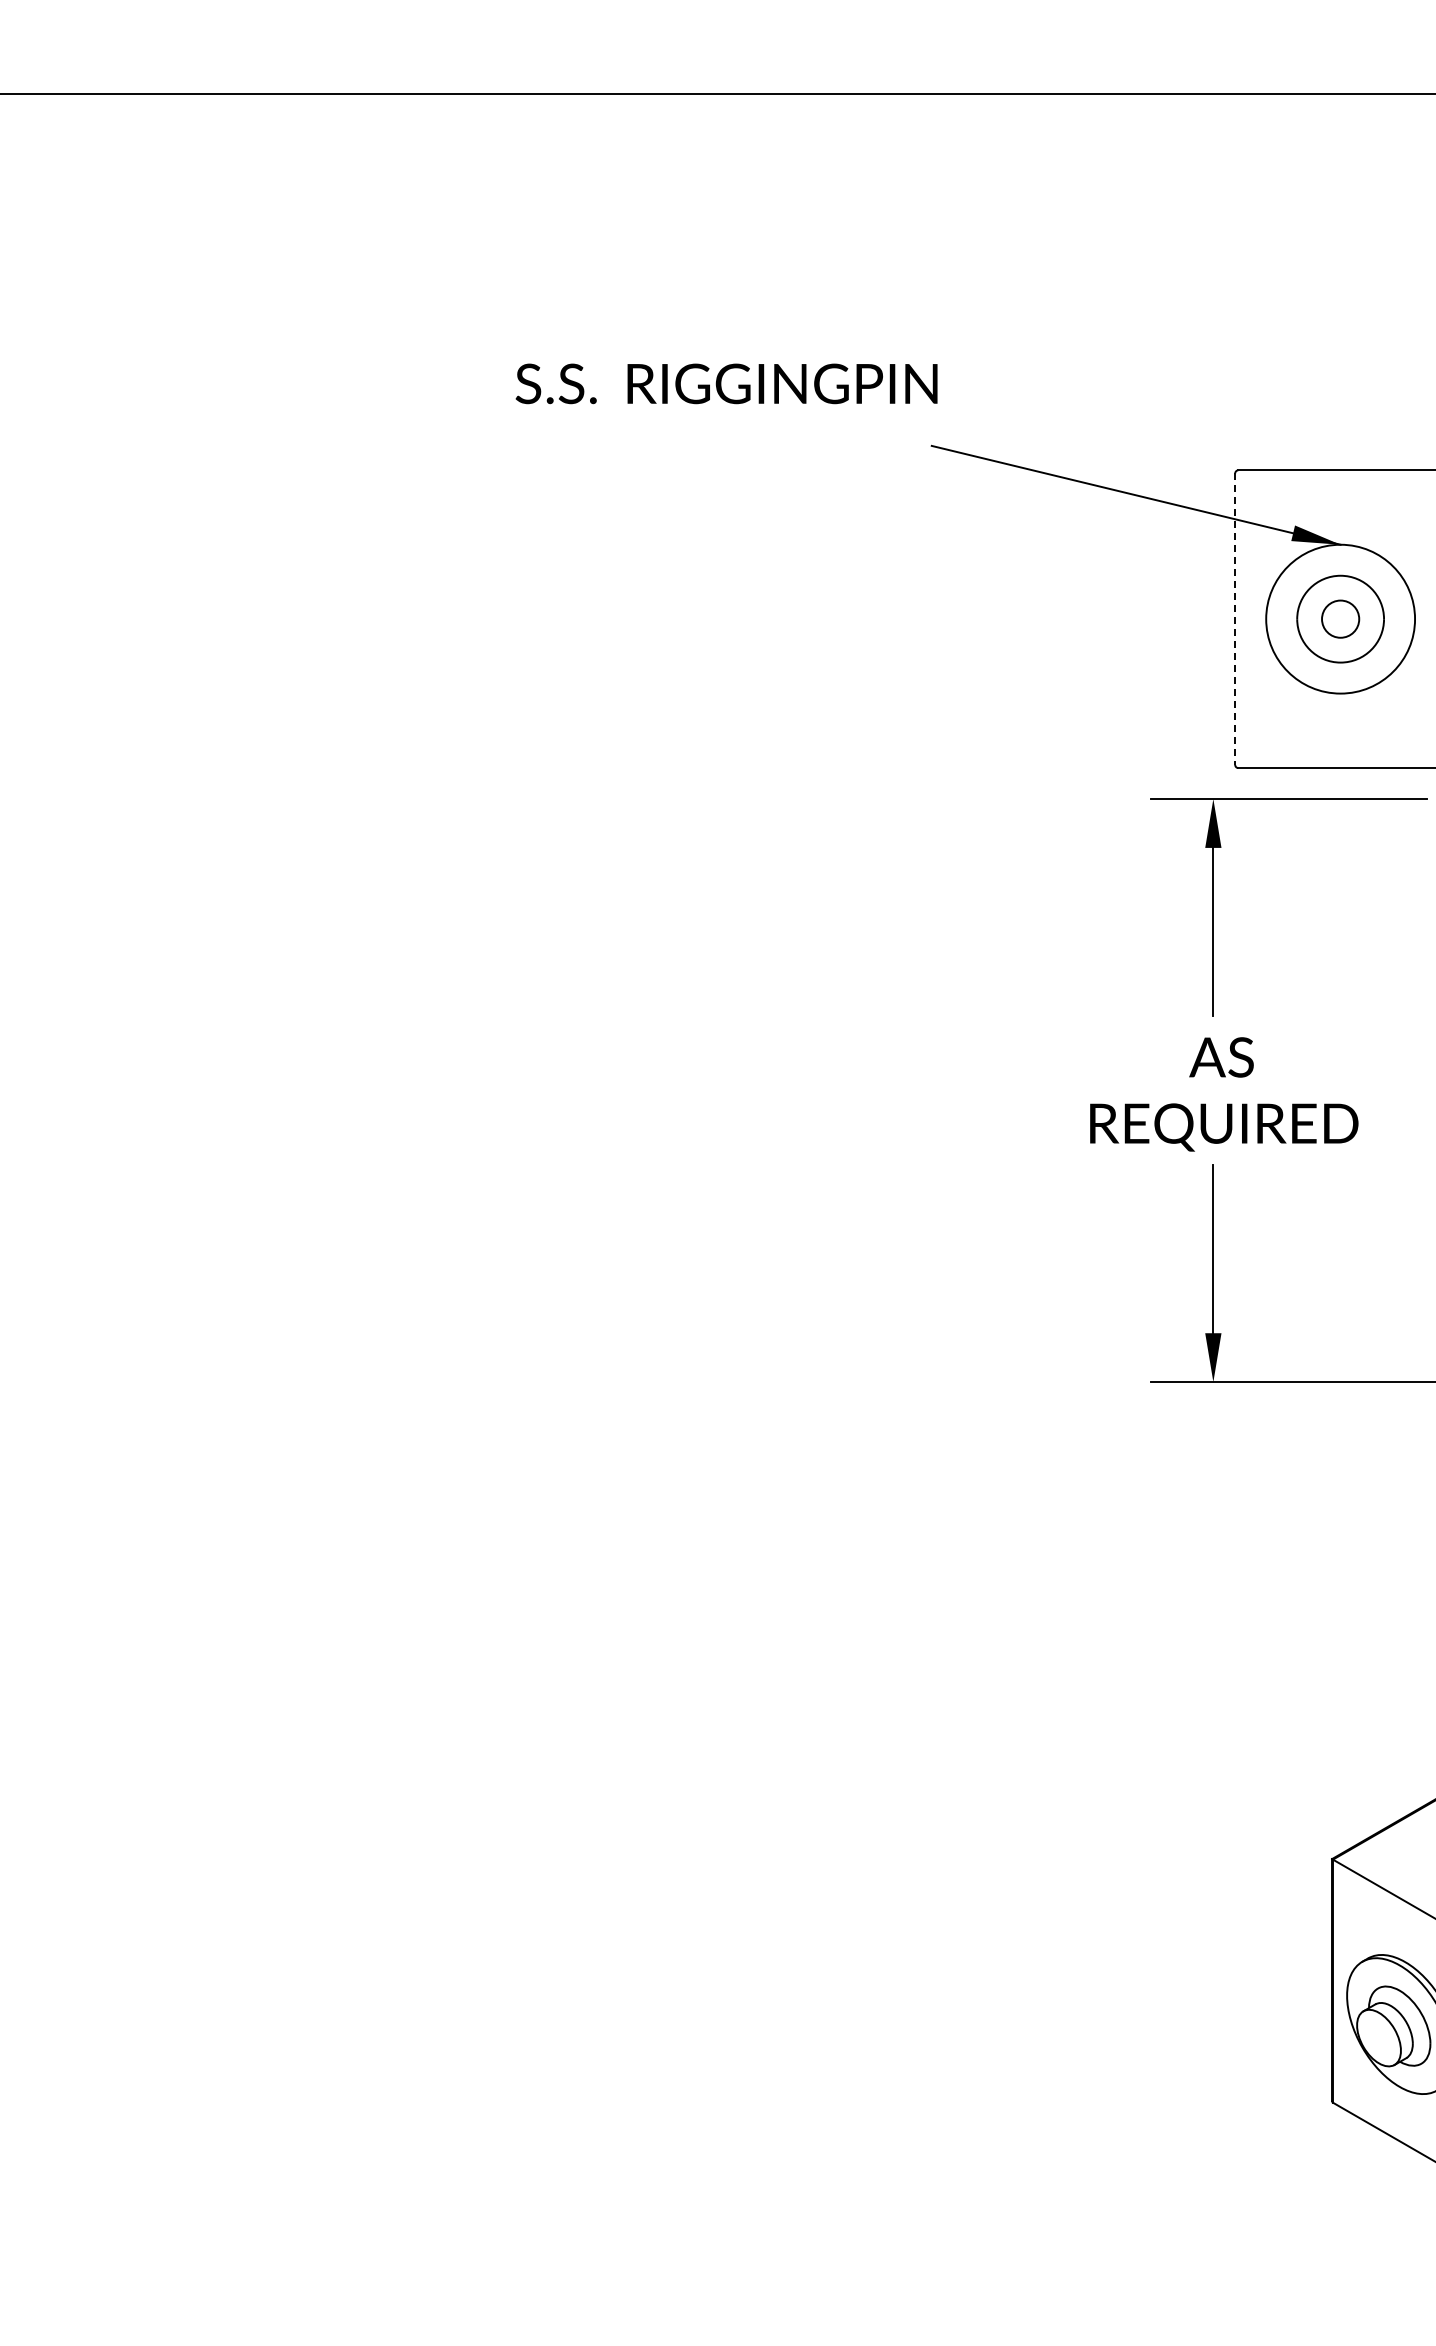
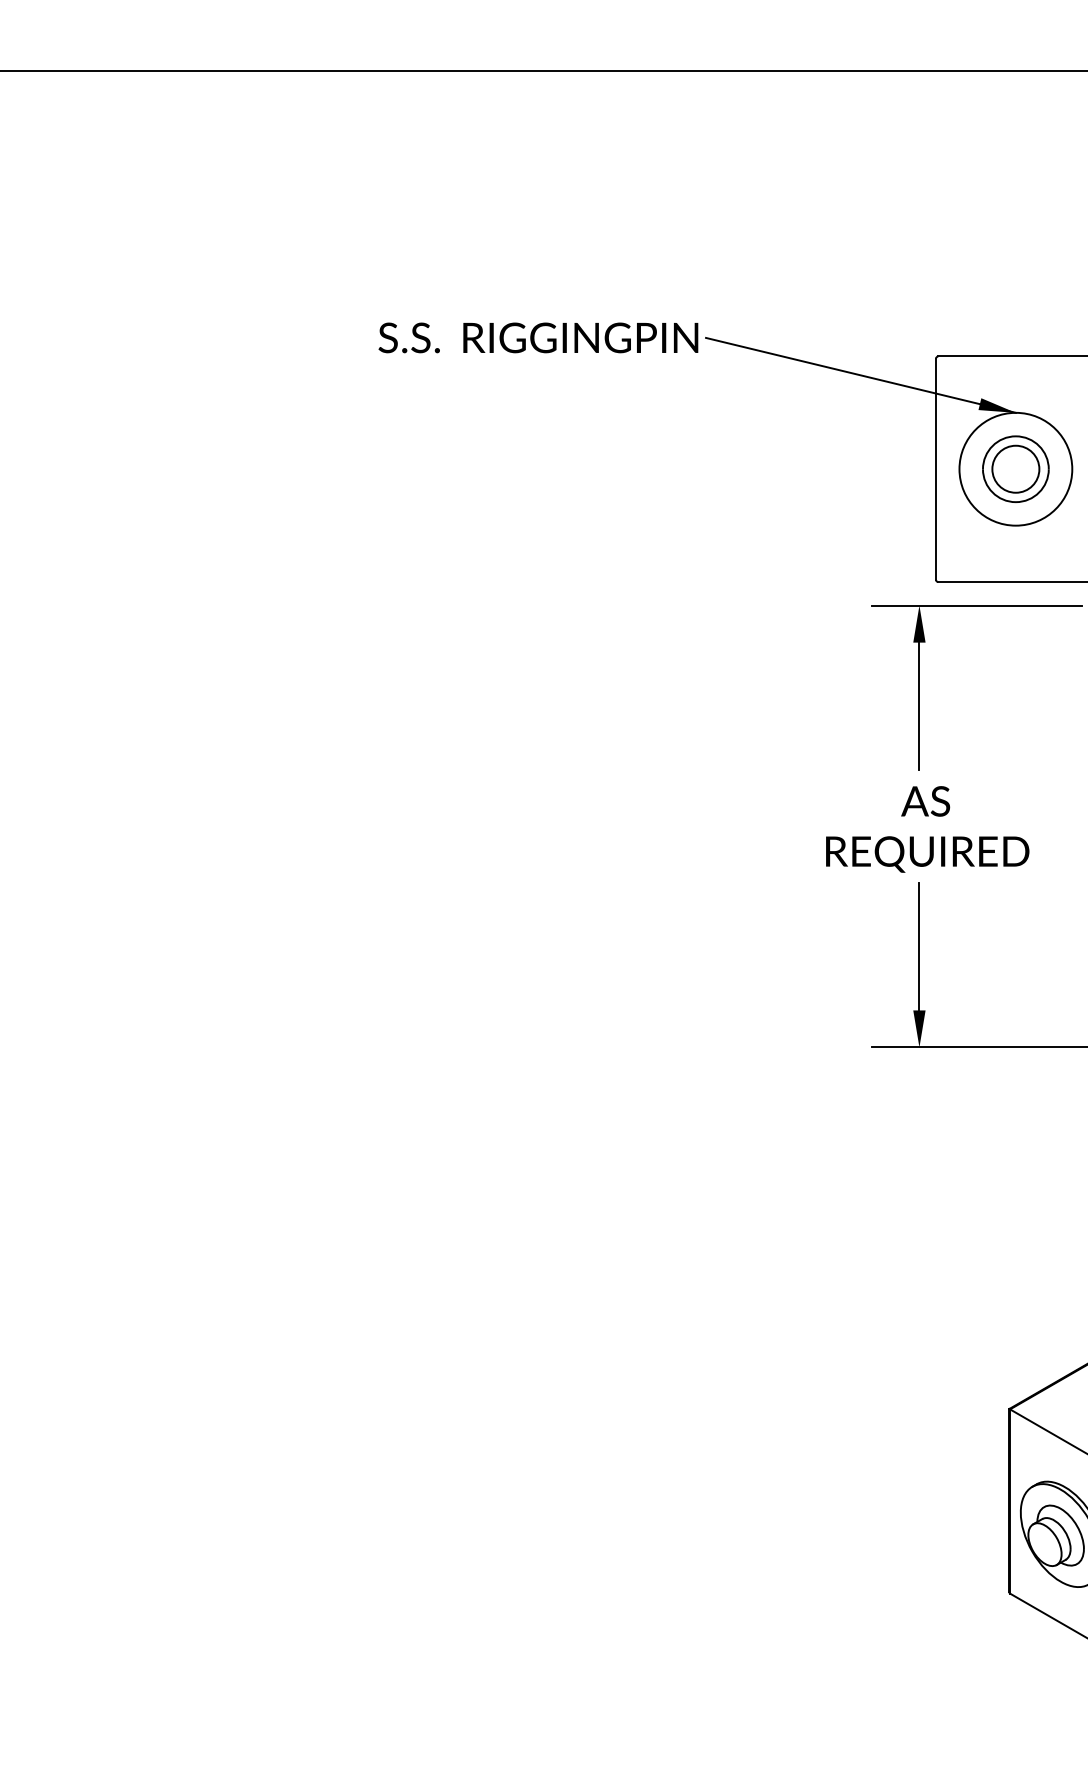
text: (726, 383) -> (538, 337), moved
line: (1235, 619) -> (936, 469), dashed -> solid
circle: (1340, 619) -> (1015, 469), size x1.67

